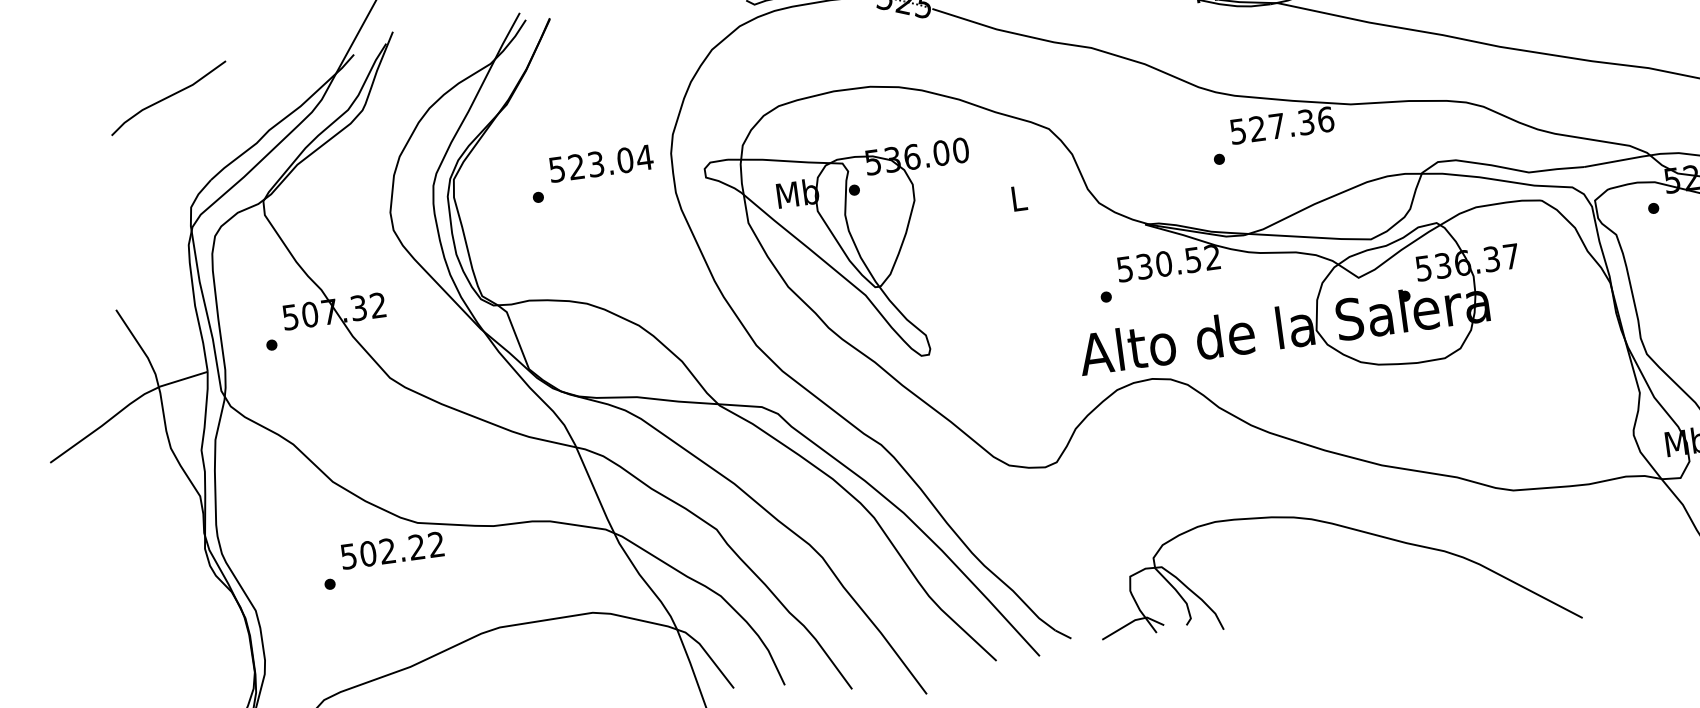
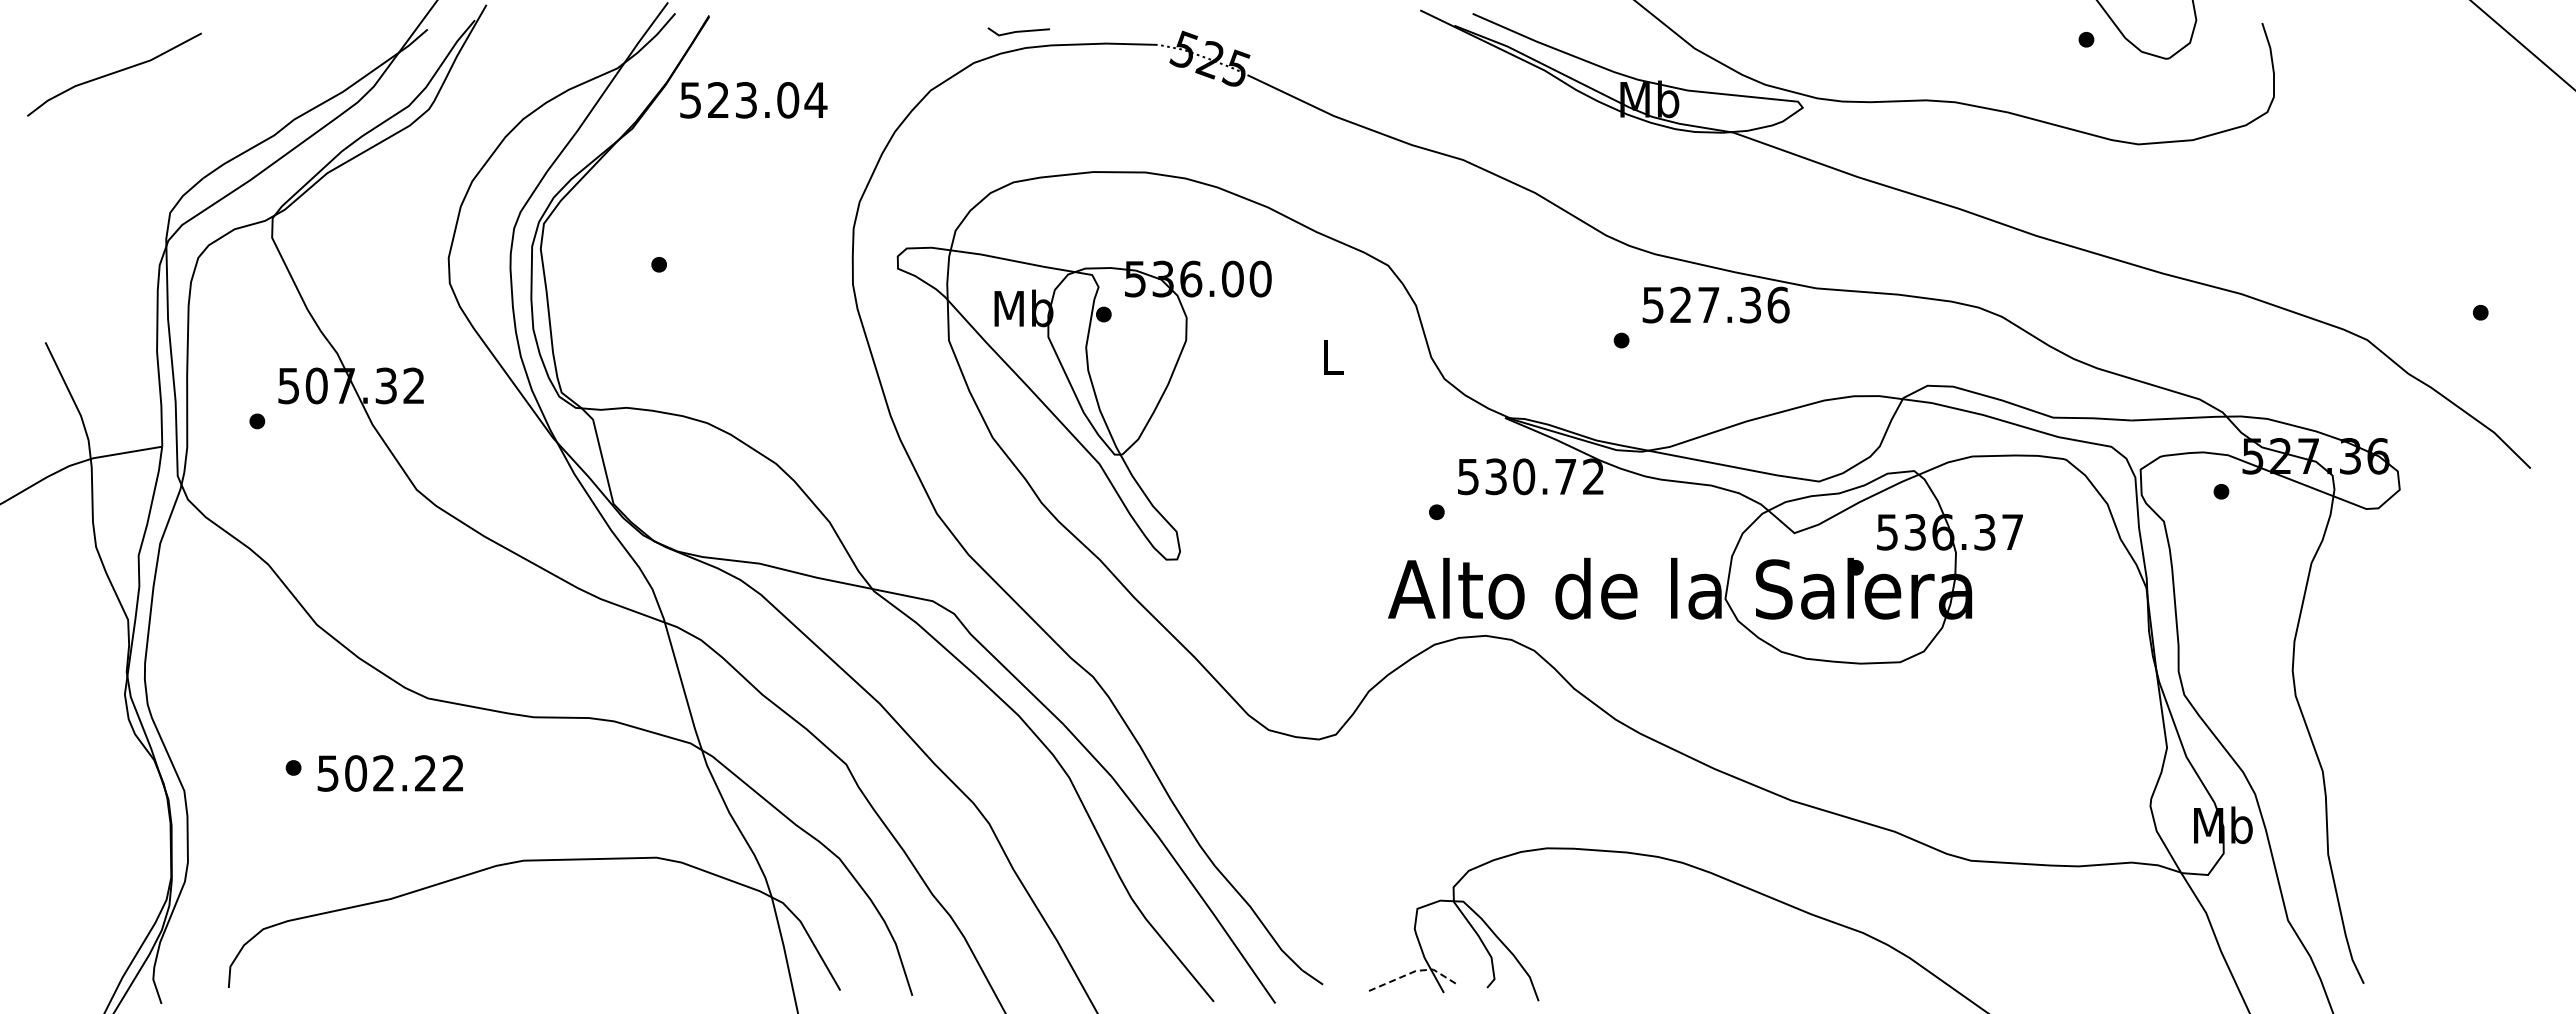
line: (168, 97) -> (114, 73), moved
text: (601, 163) -> (753, 100), moved
text: (1193, 260) -> (1565, 477), 530.52 -> 530.72
text: (391, 550) -> (389, 773), moved
line: (1132, 621) -> (1412, 972), solid -> dashed

